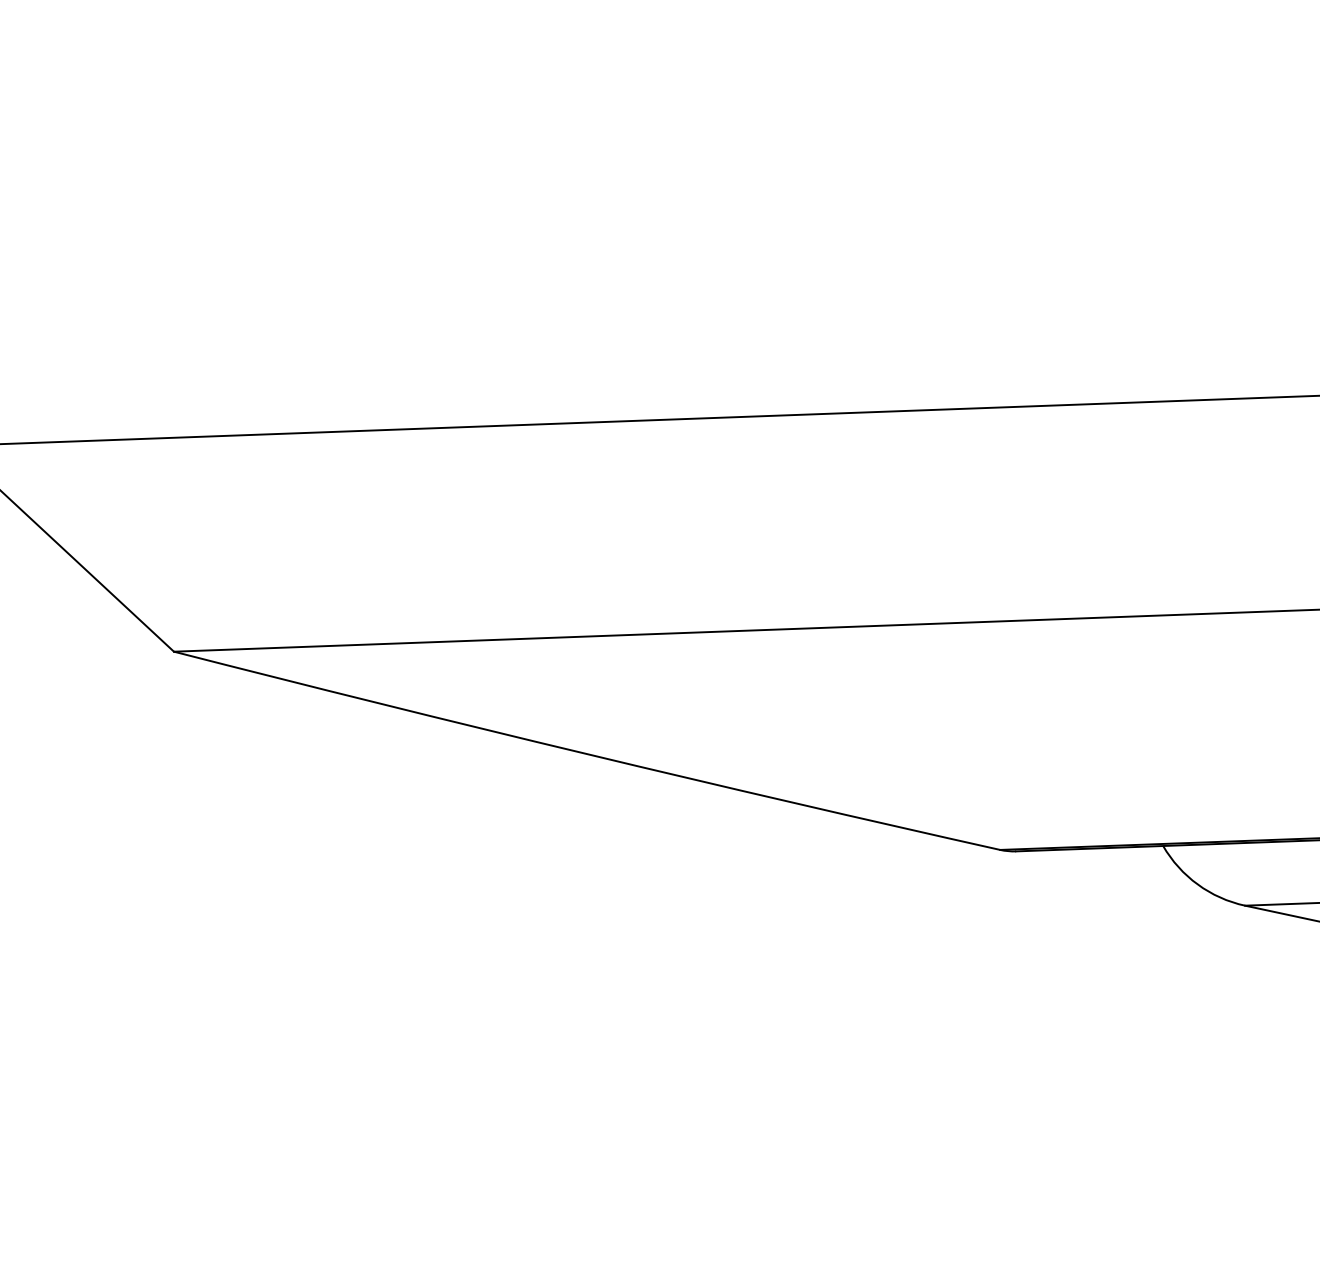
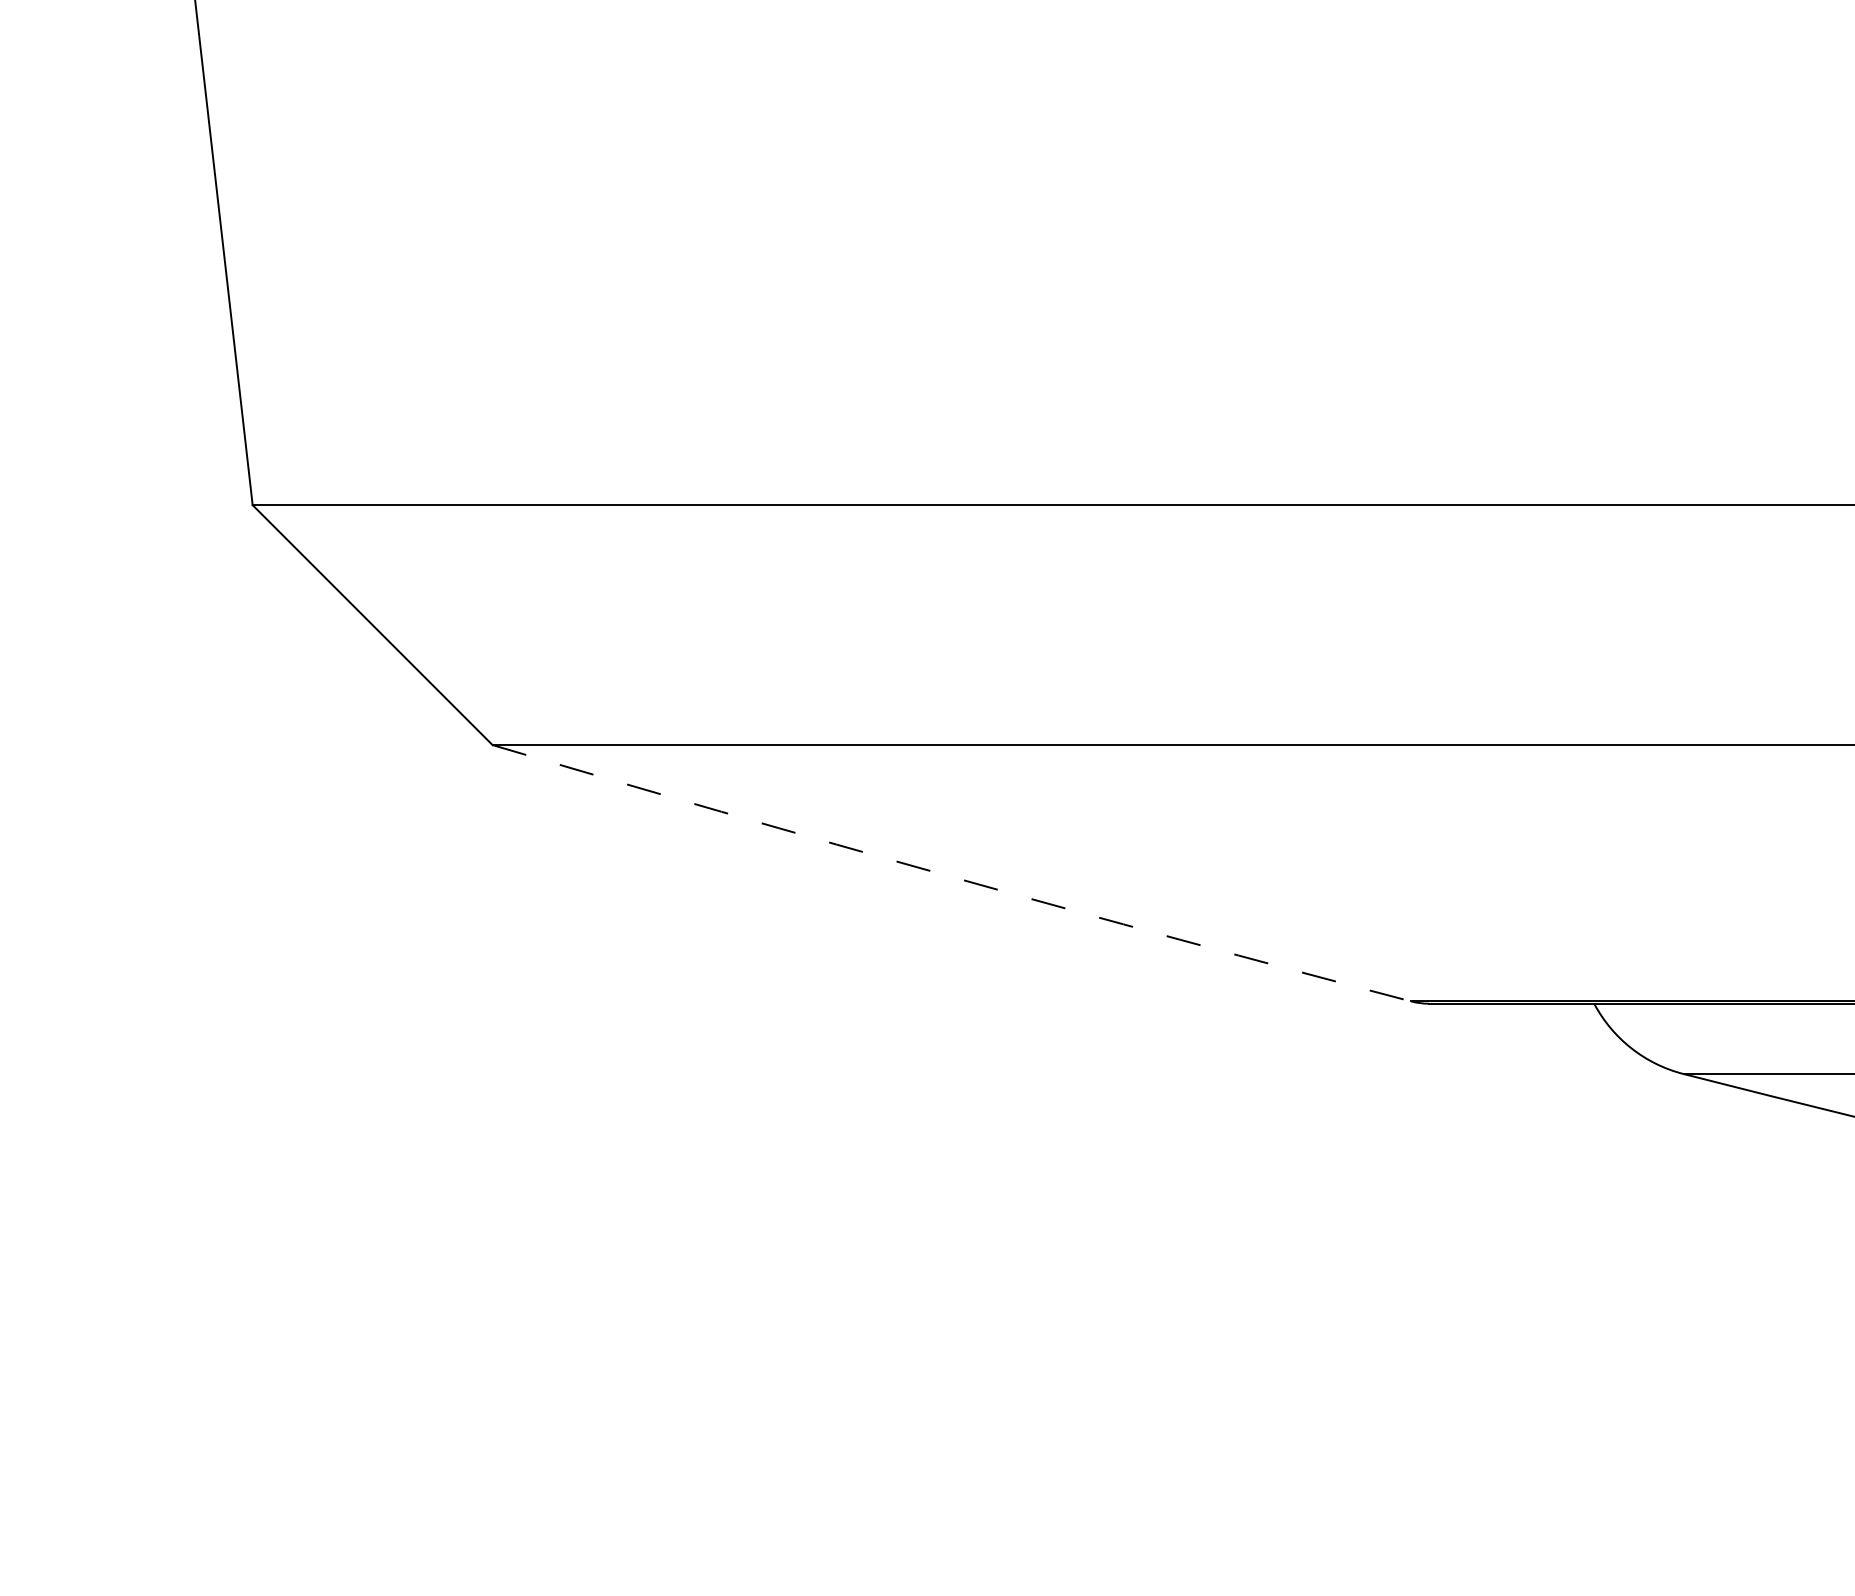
arc: (585, 753) -> (950, 876), solid -> dashed

